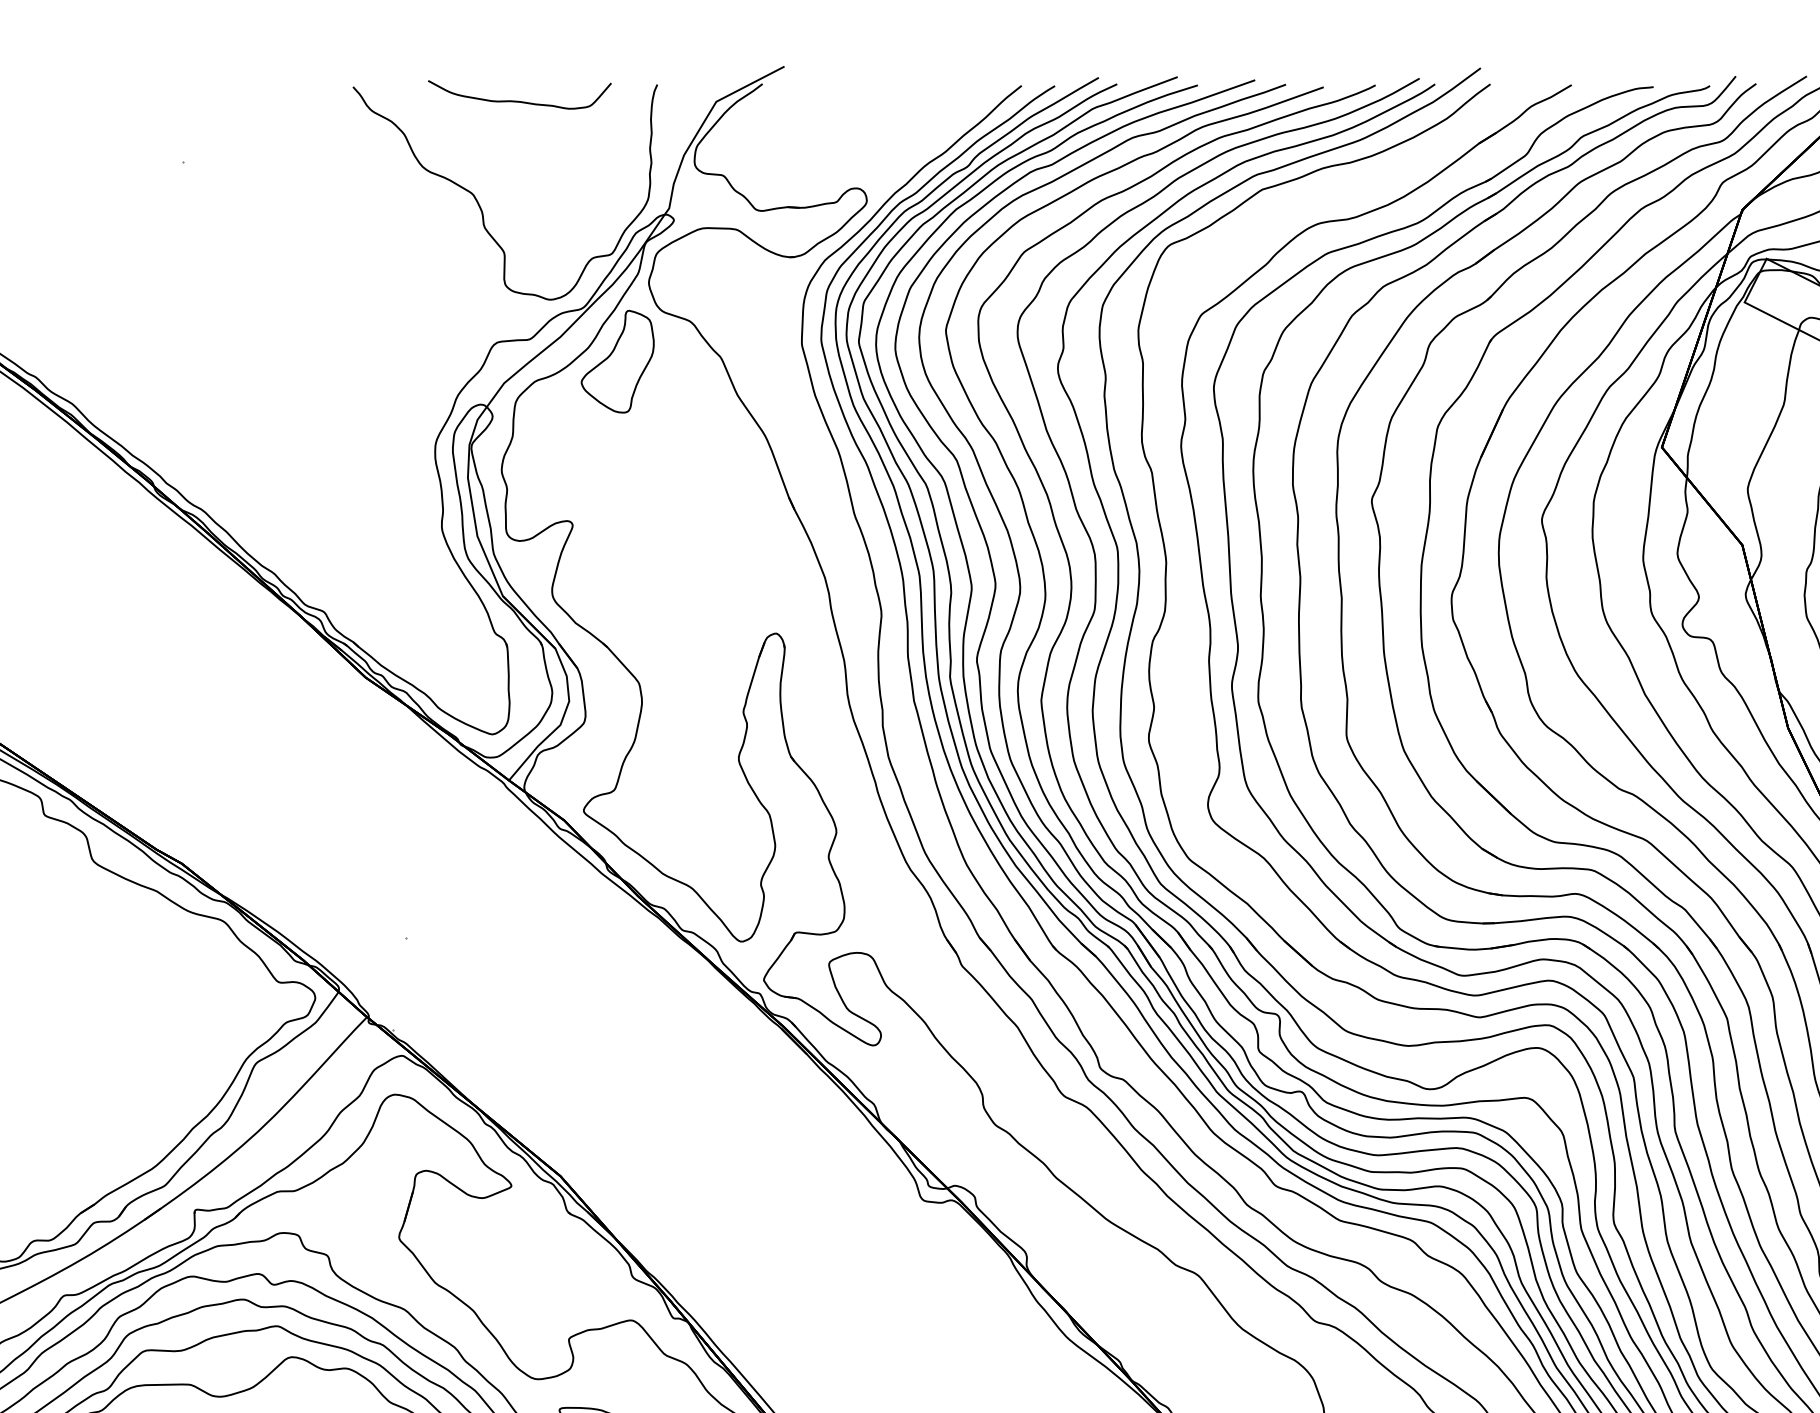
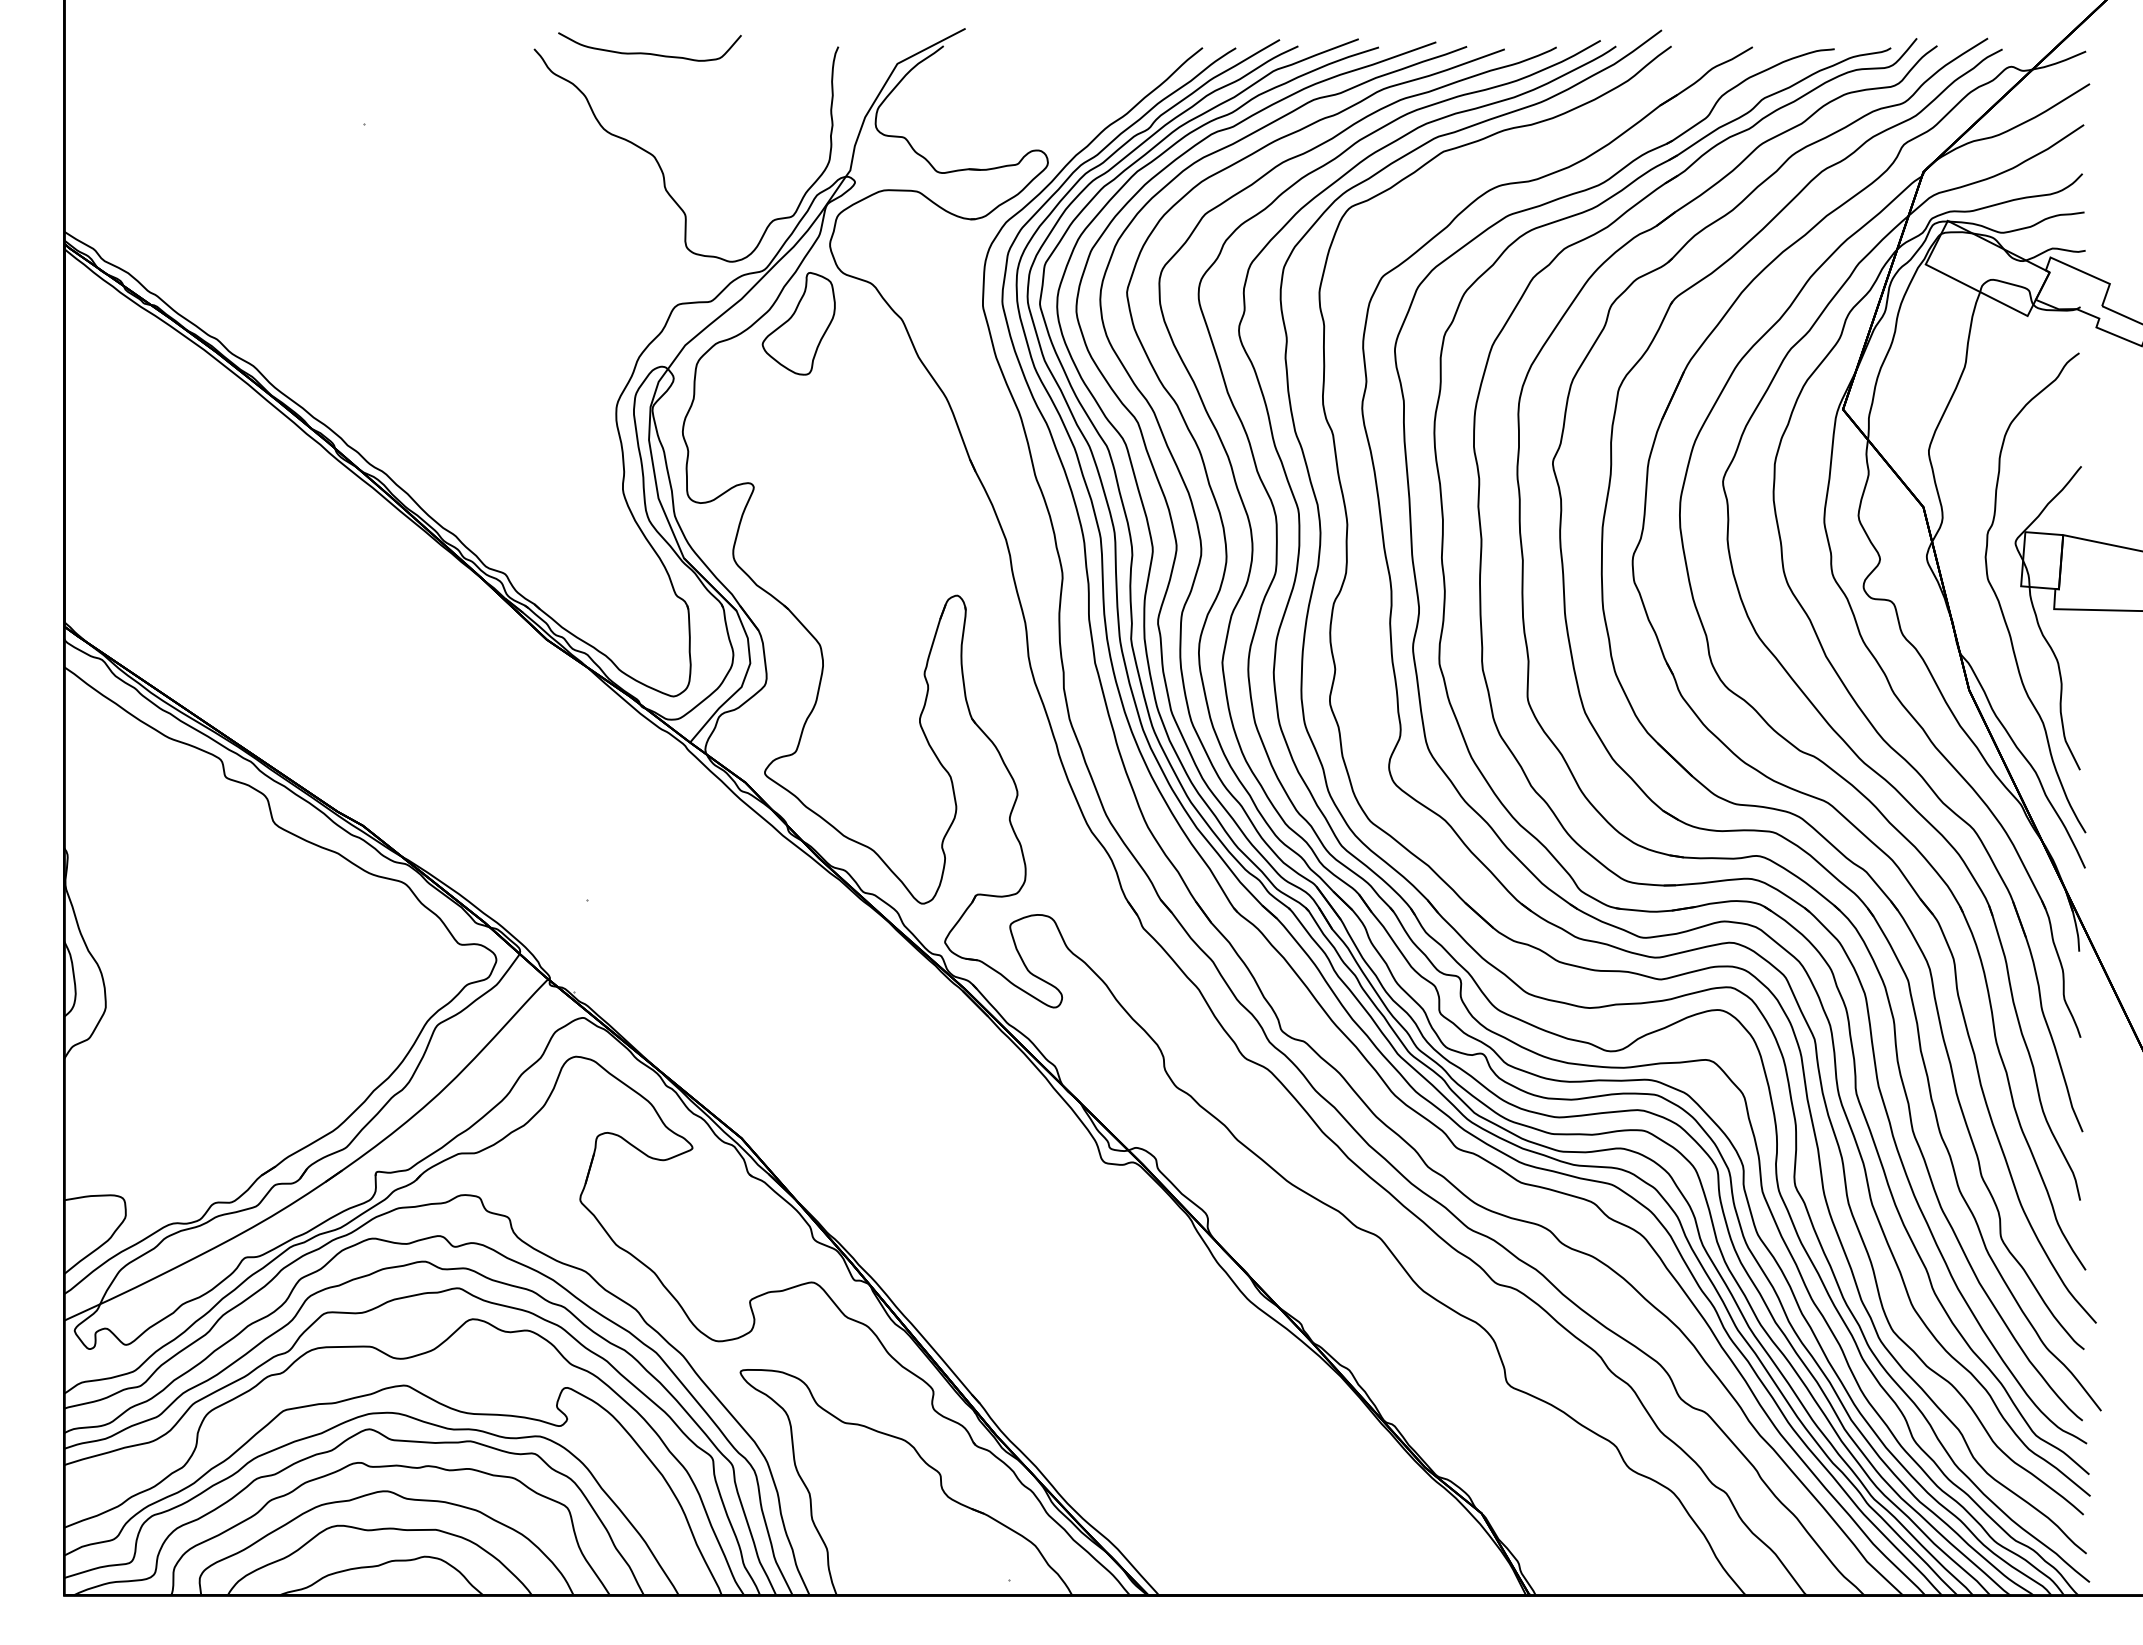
curve: (517, 100) -> (647, 52), moved

